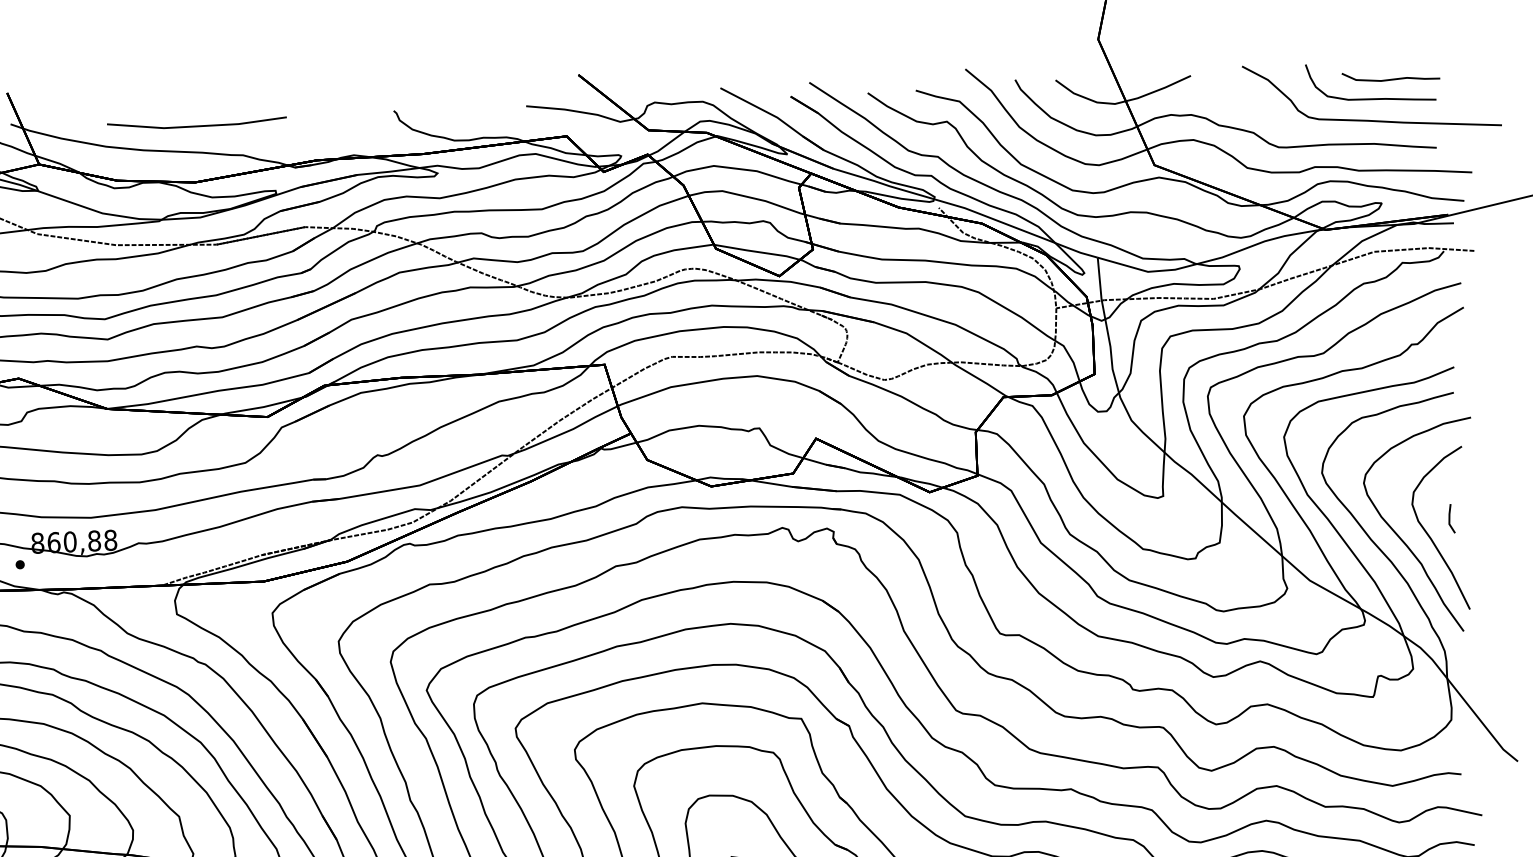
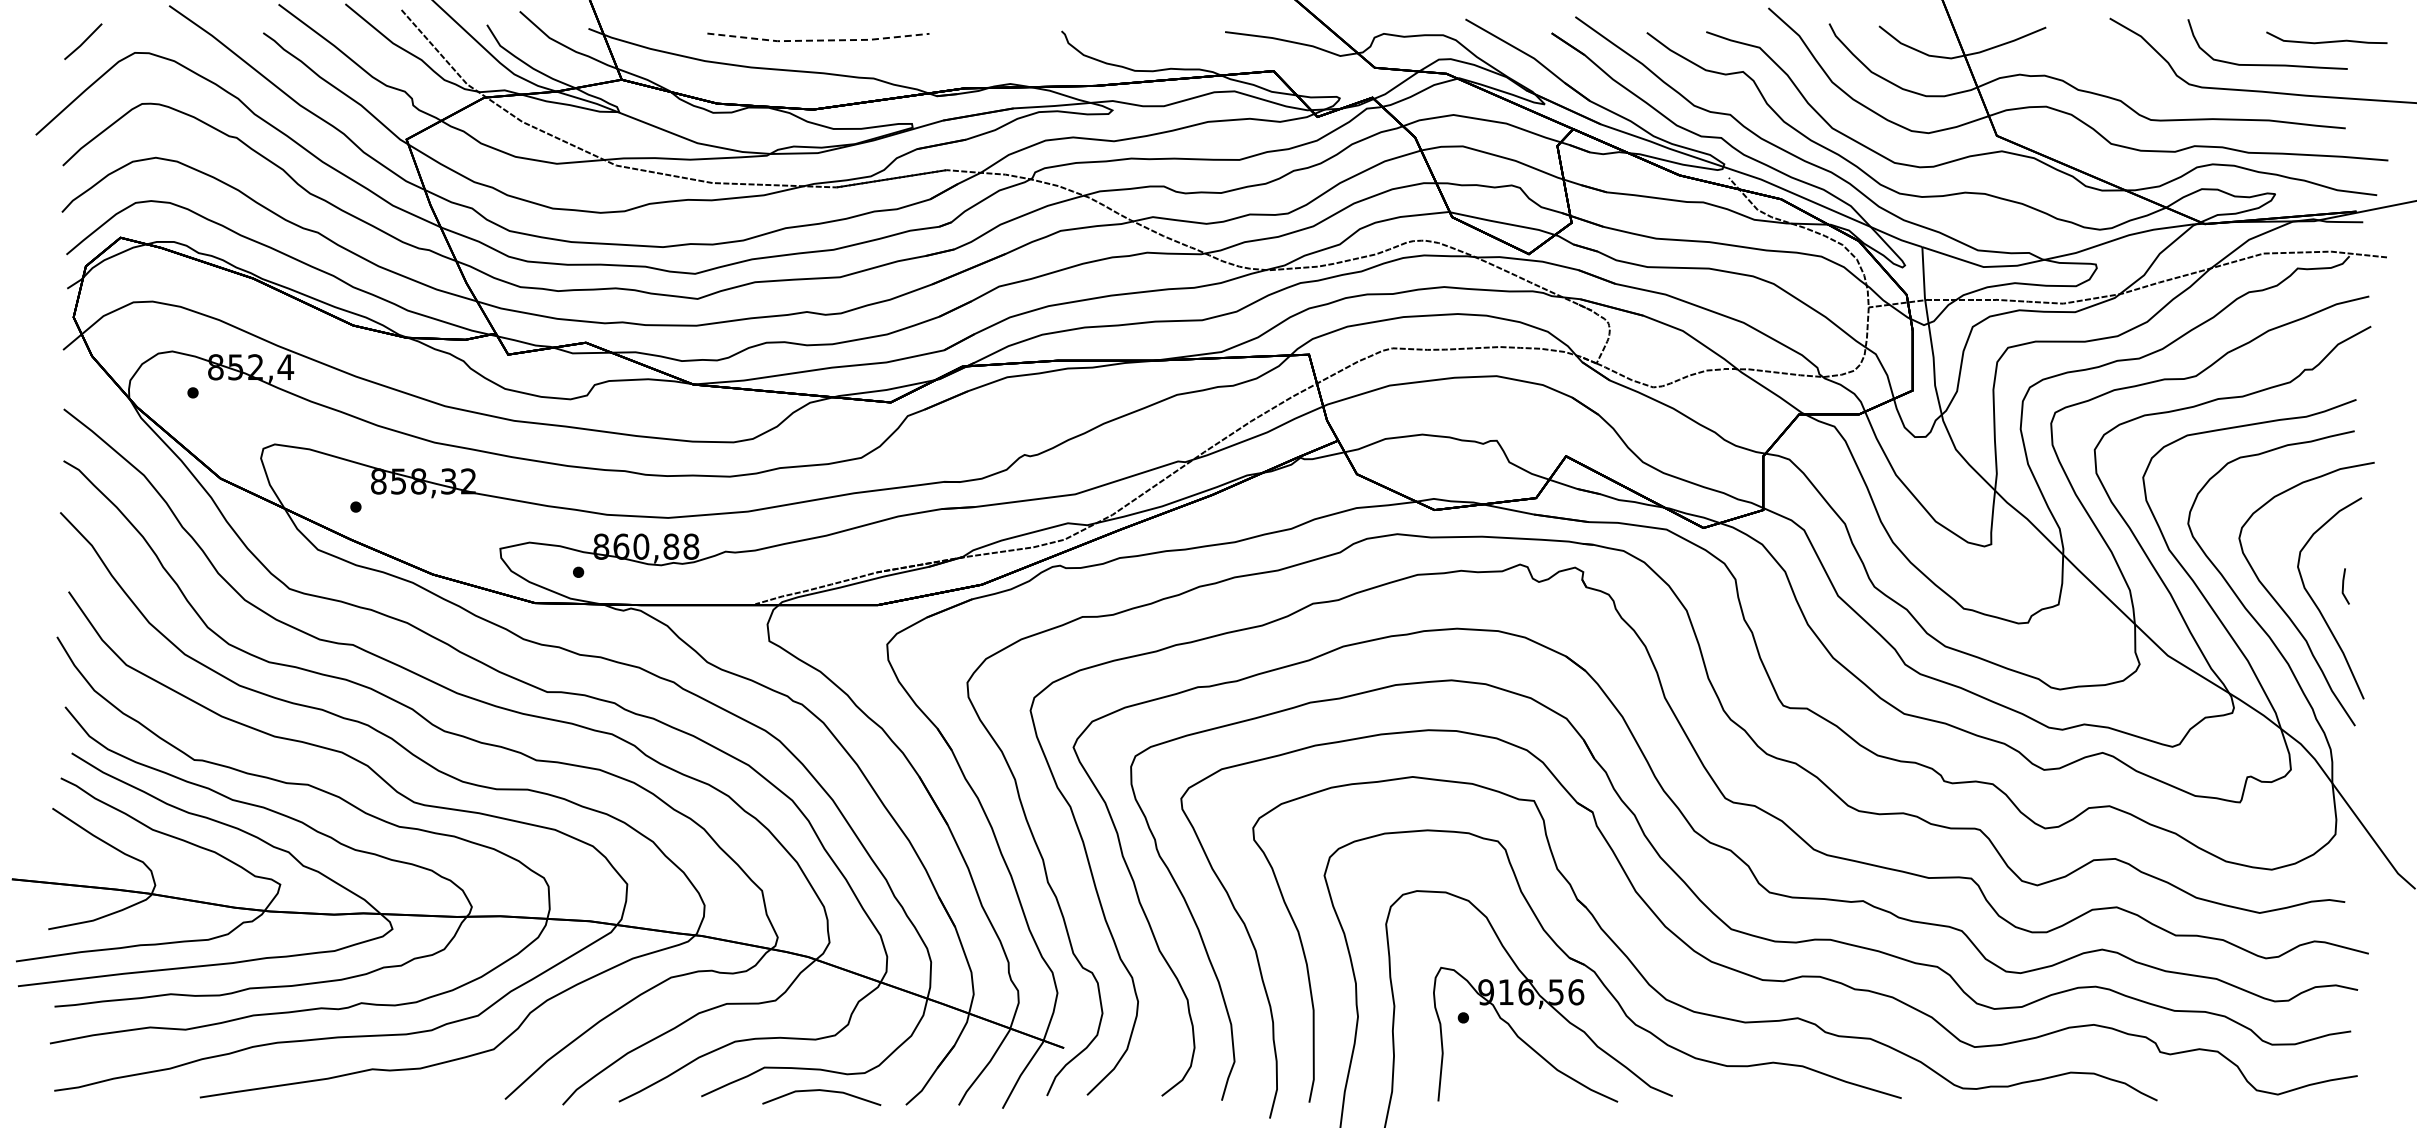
curve: (1390, 79) -> (2326, 41), moved
line: (198, 126) -> (819, 40), solid -> dashed

